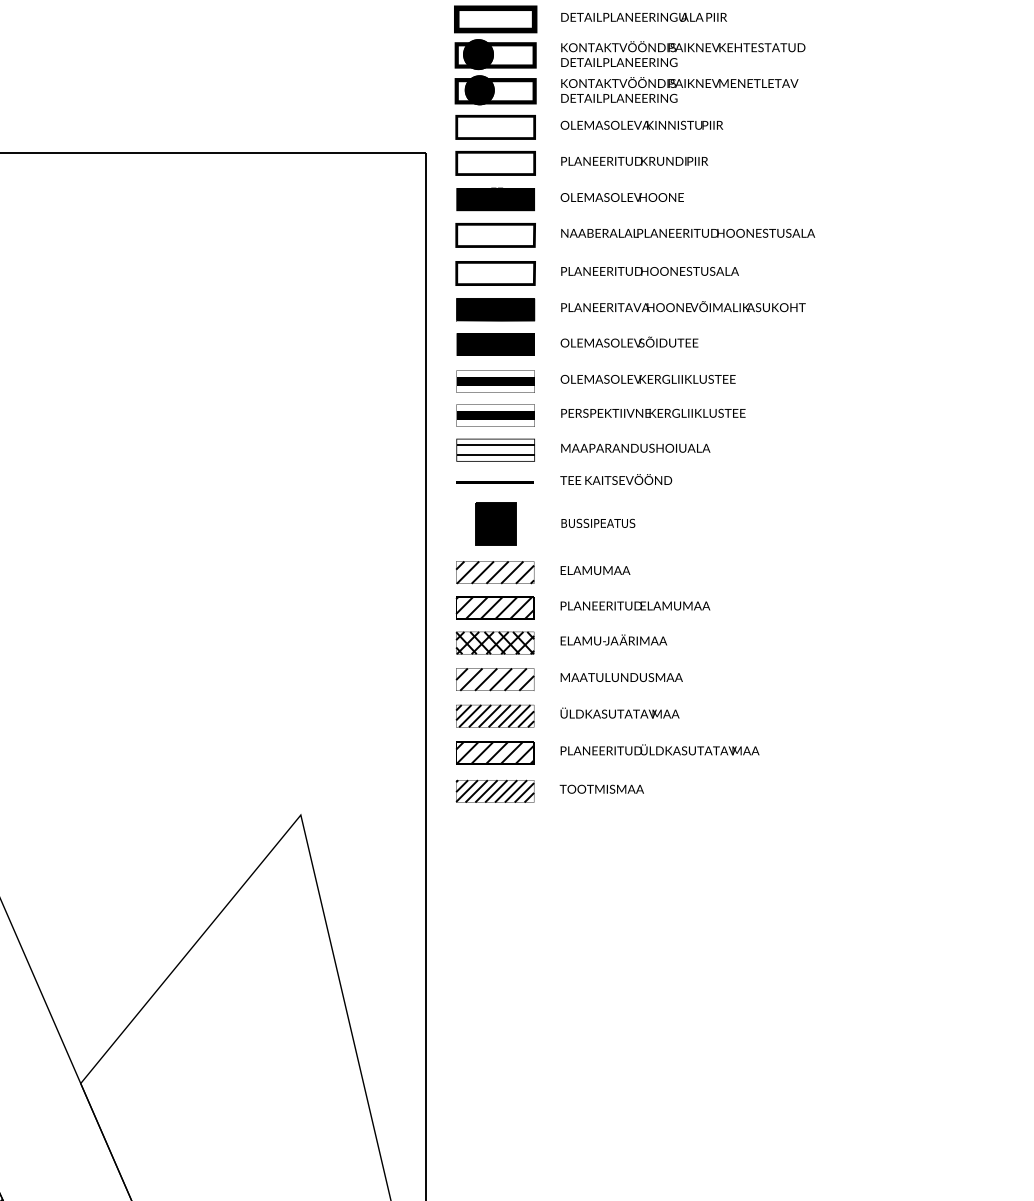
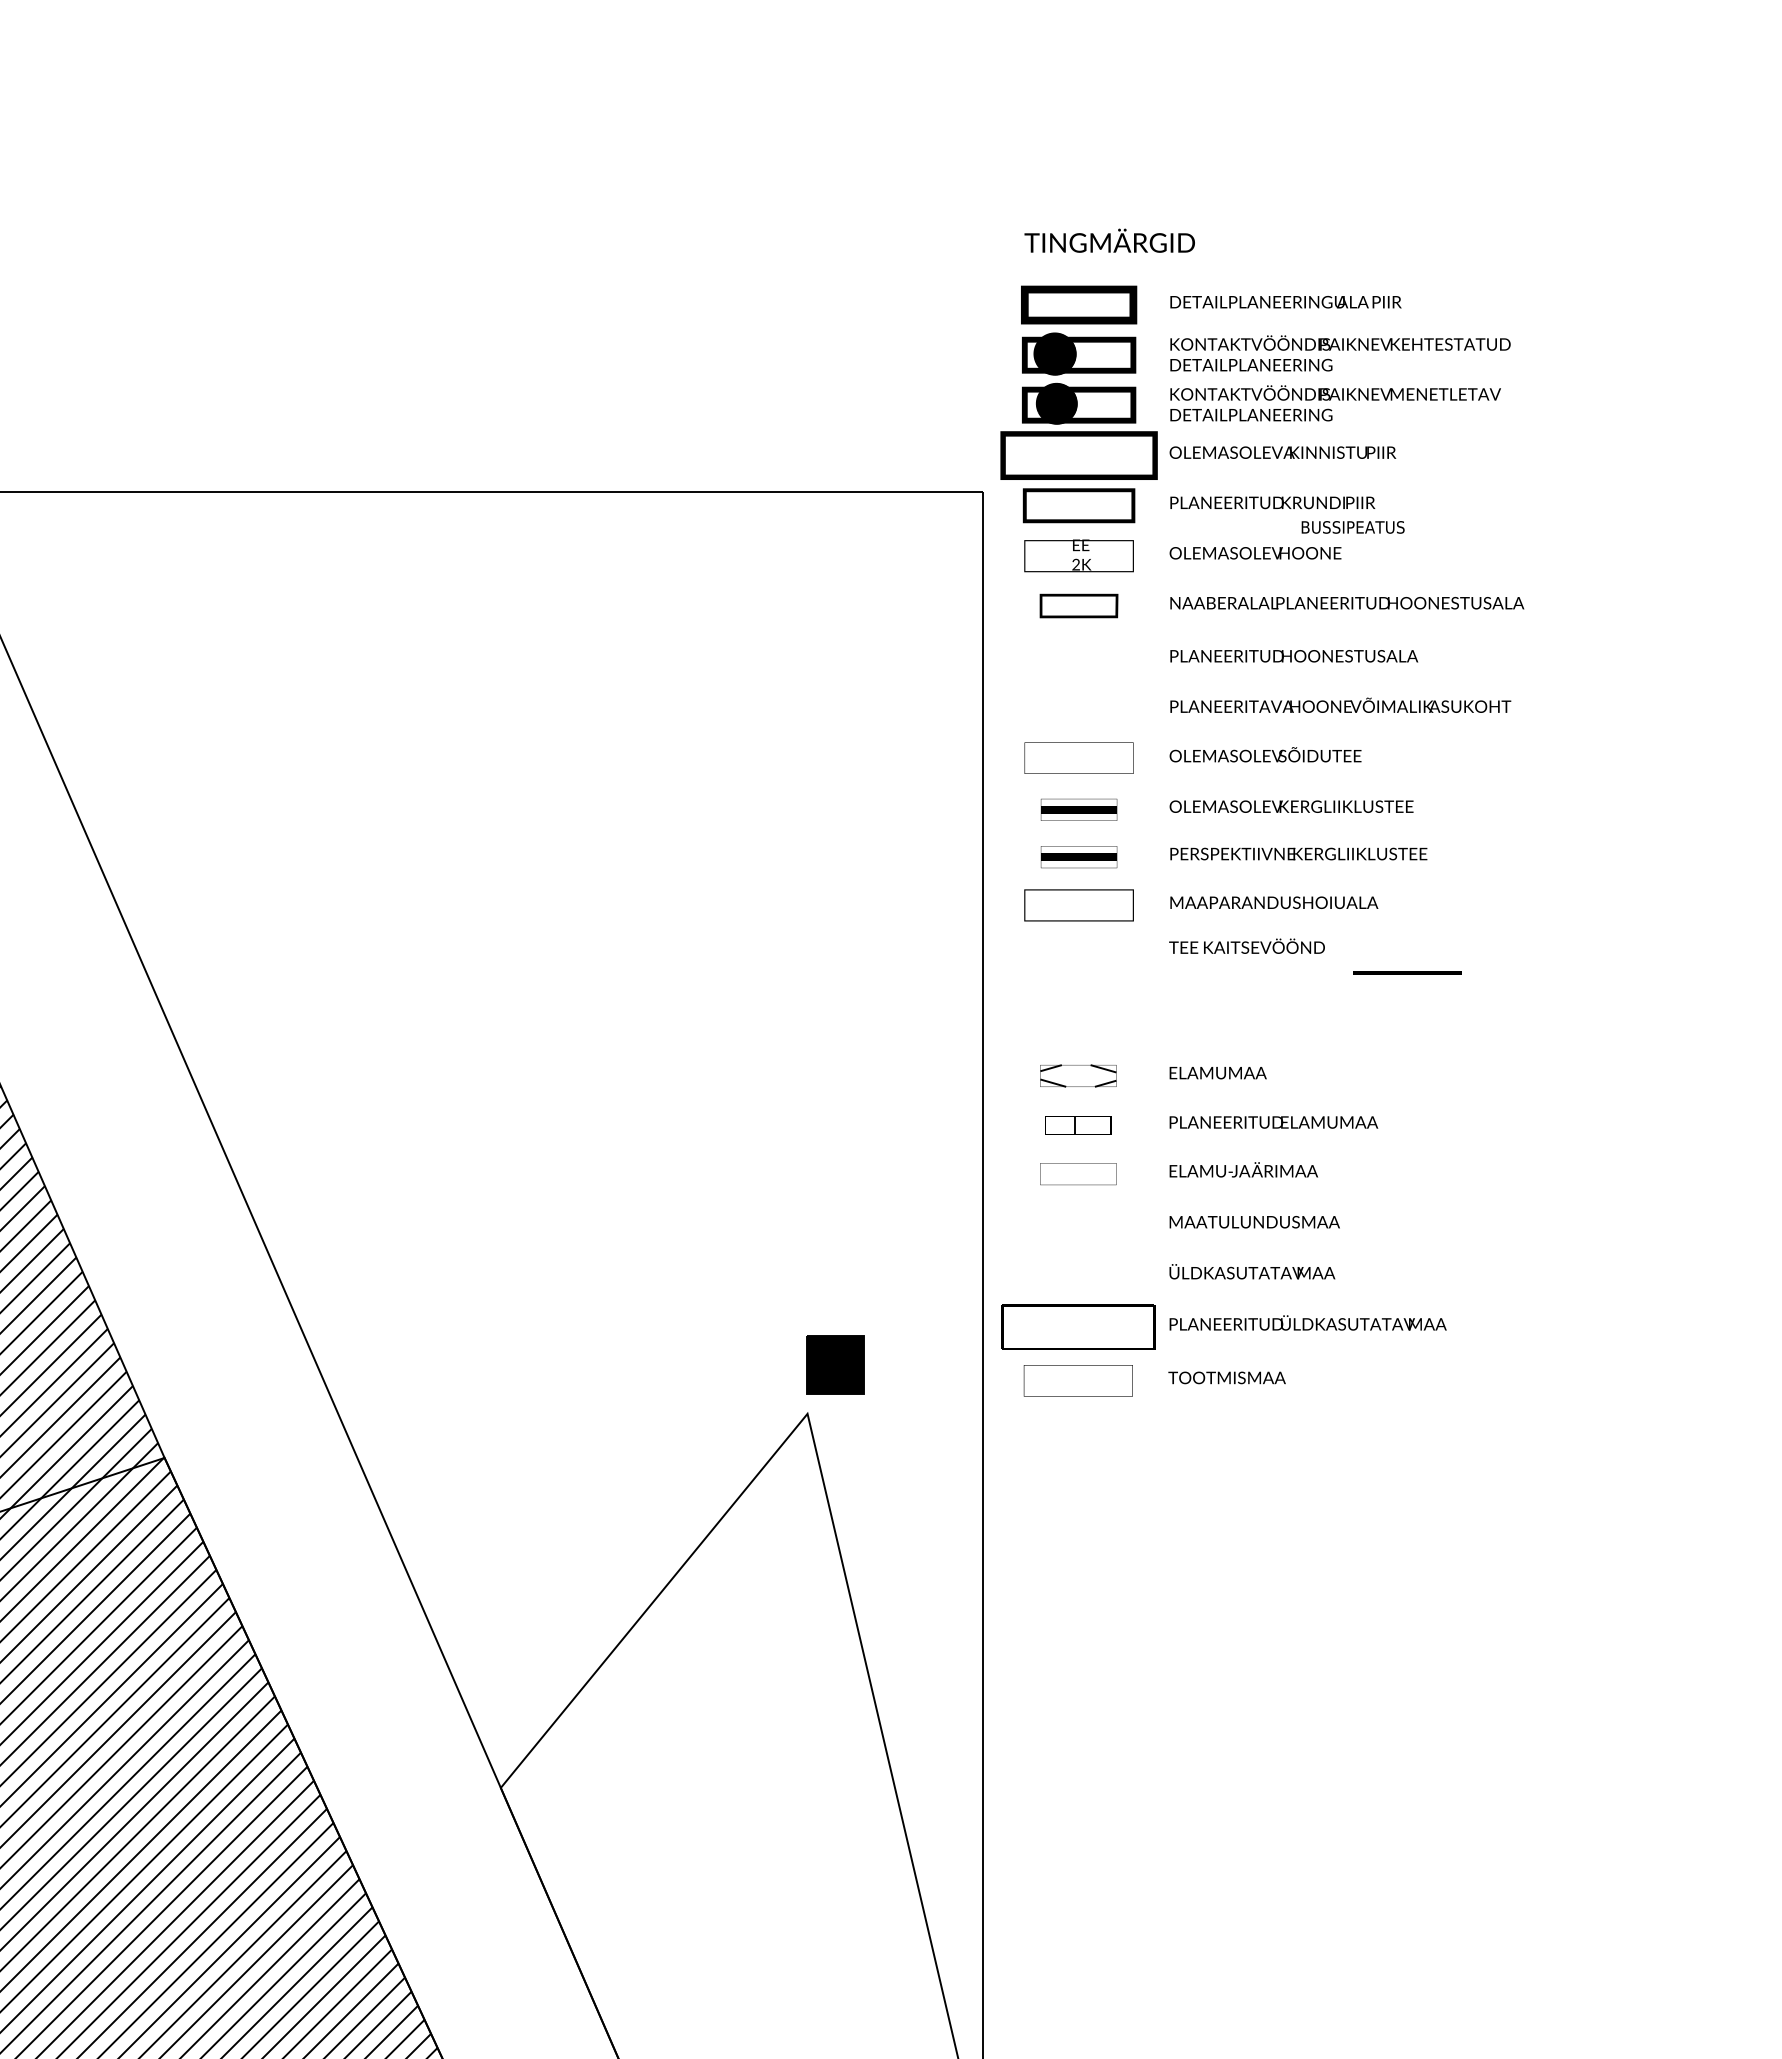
part: (495, 127) -> (1078, 455), size x1.4
fill: (495, 199) -> (1078, 555), removed
part: (495, 235) -> (1078, 605), size x0.7
part: (495, 273) -> (1078, 658), removed
part: (495, 309) -> (1078, 709), removed
fill: (495, 344) -> (1078, 757), removed
part: (495, 381) -> (1078, 809), size x0.7
part: (495, 415) -> (1078, 856), size x0.7
hatch: (495, 449) -> (1078, 904), removed
line: (495, 482) -> (1407, 972), moved
part: (495, 523) -> (835, 1364), moved
text: (597, 523) -> (1352, 527), moved
part: (495, 572) -> (1078, 1075), size x0.7
part: (495, 608) -> (1078, 1125), size x0.6
part: (495, 642) -> (1078, 1173), size x0.7
part: (495, 679) -> (1078, 1224), removed
part: (495, 715) -> (1078, 1275), removed
part: (495, 753) -> (1078, 1327), size x1.4
hatch: (495, 791) -> (1078, 1380), removed

